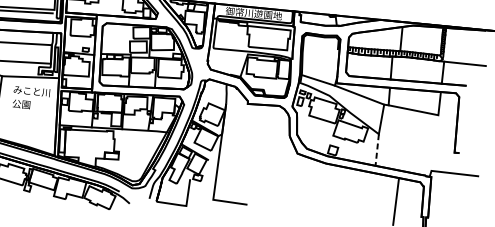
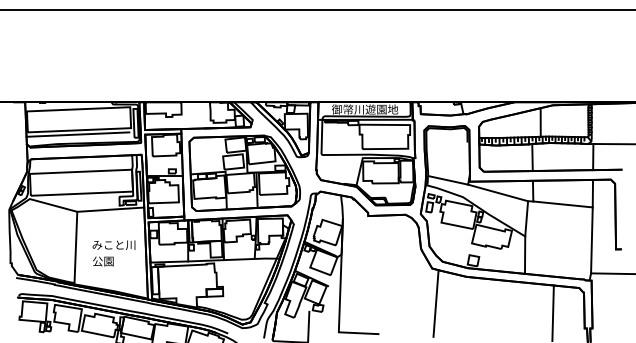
text: (30, 98) -> (113, 253), moved
line: (434, 143) -> (591, 240), added
line: (377, 150) -> (525, 255), dashed -> solid
line: (297, 183) -> (435, 303), added

